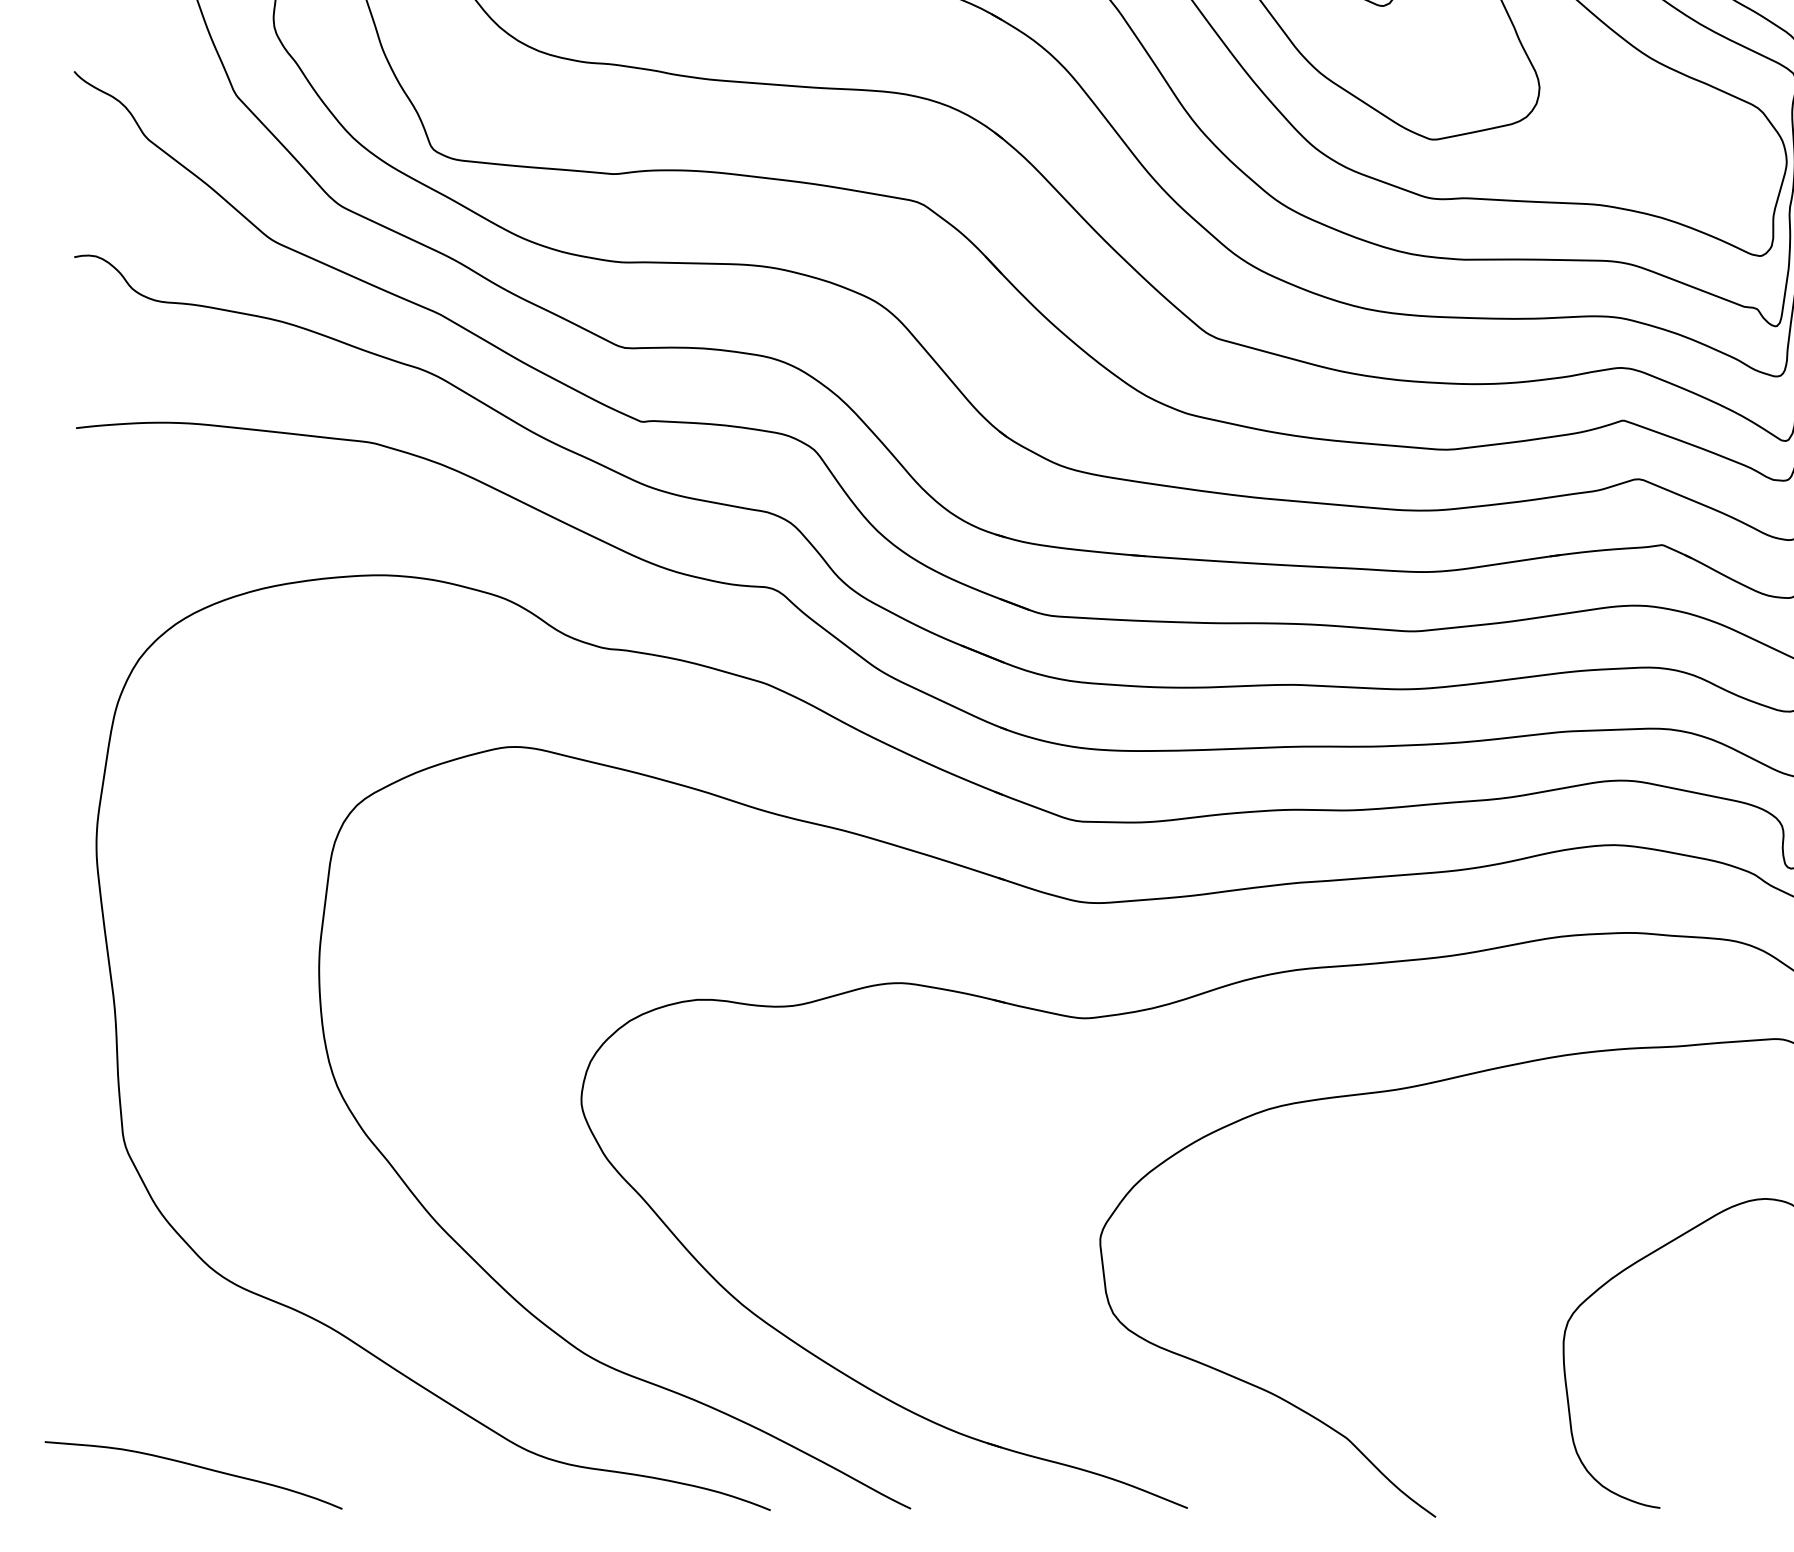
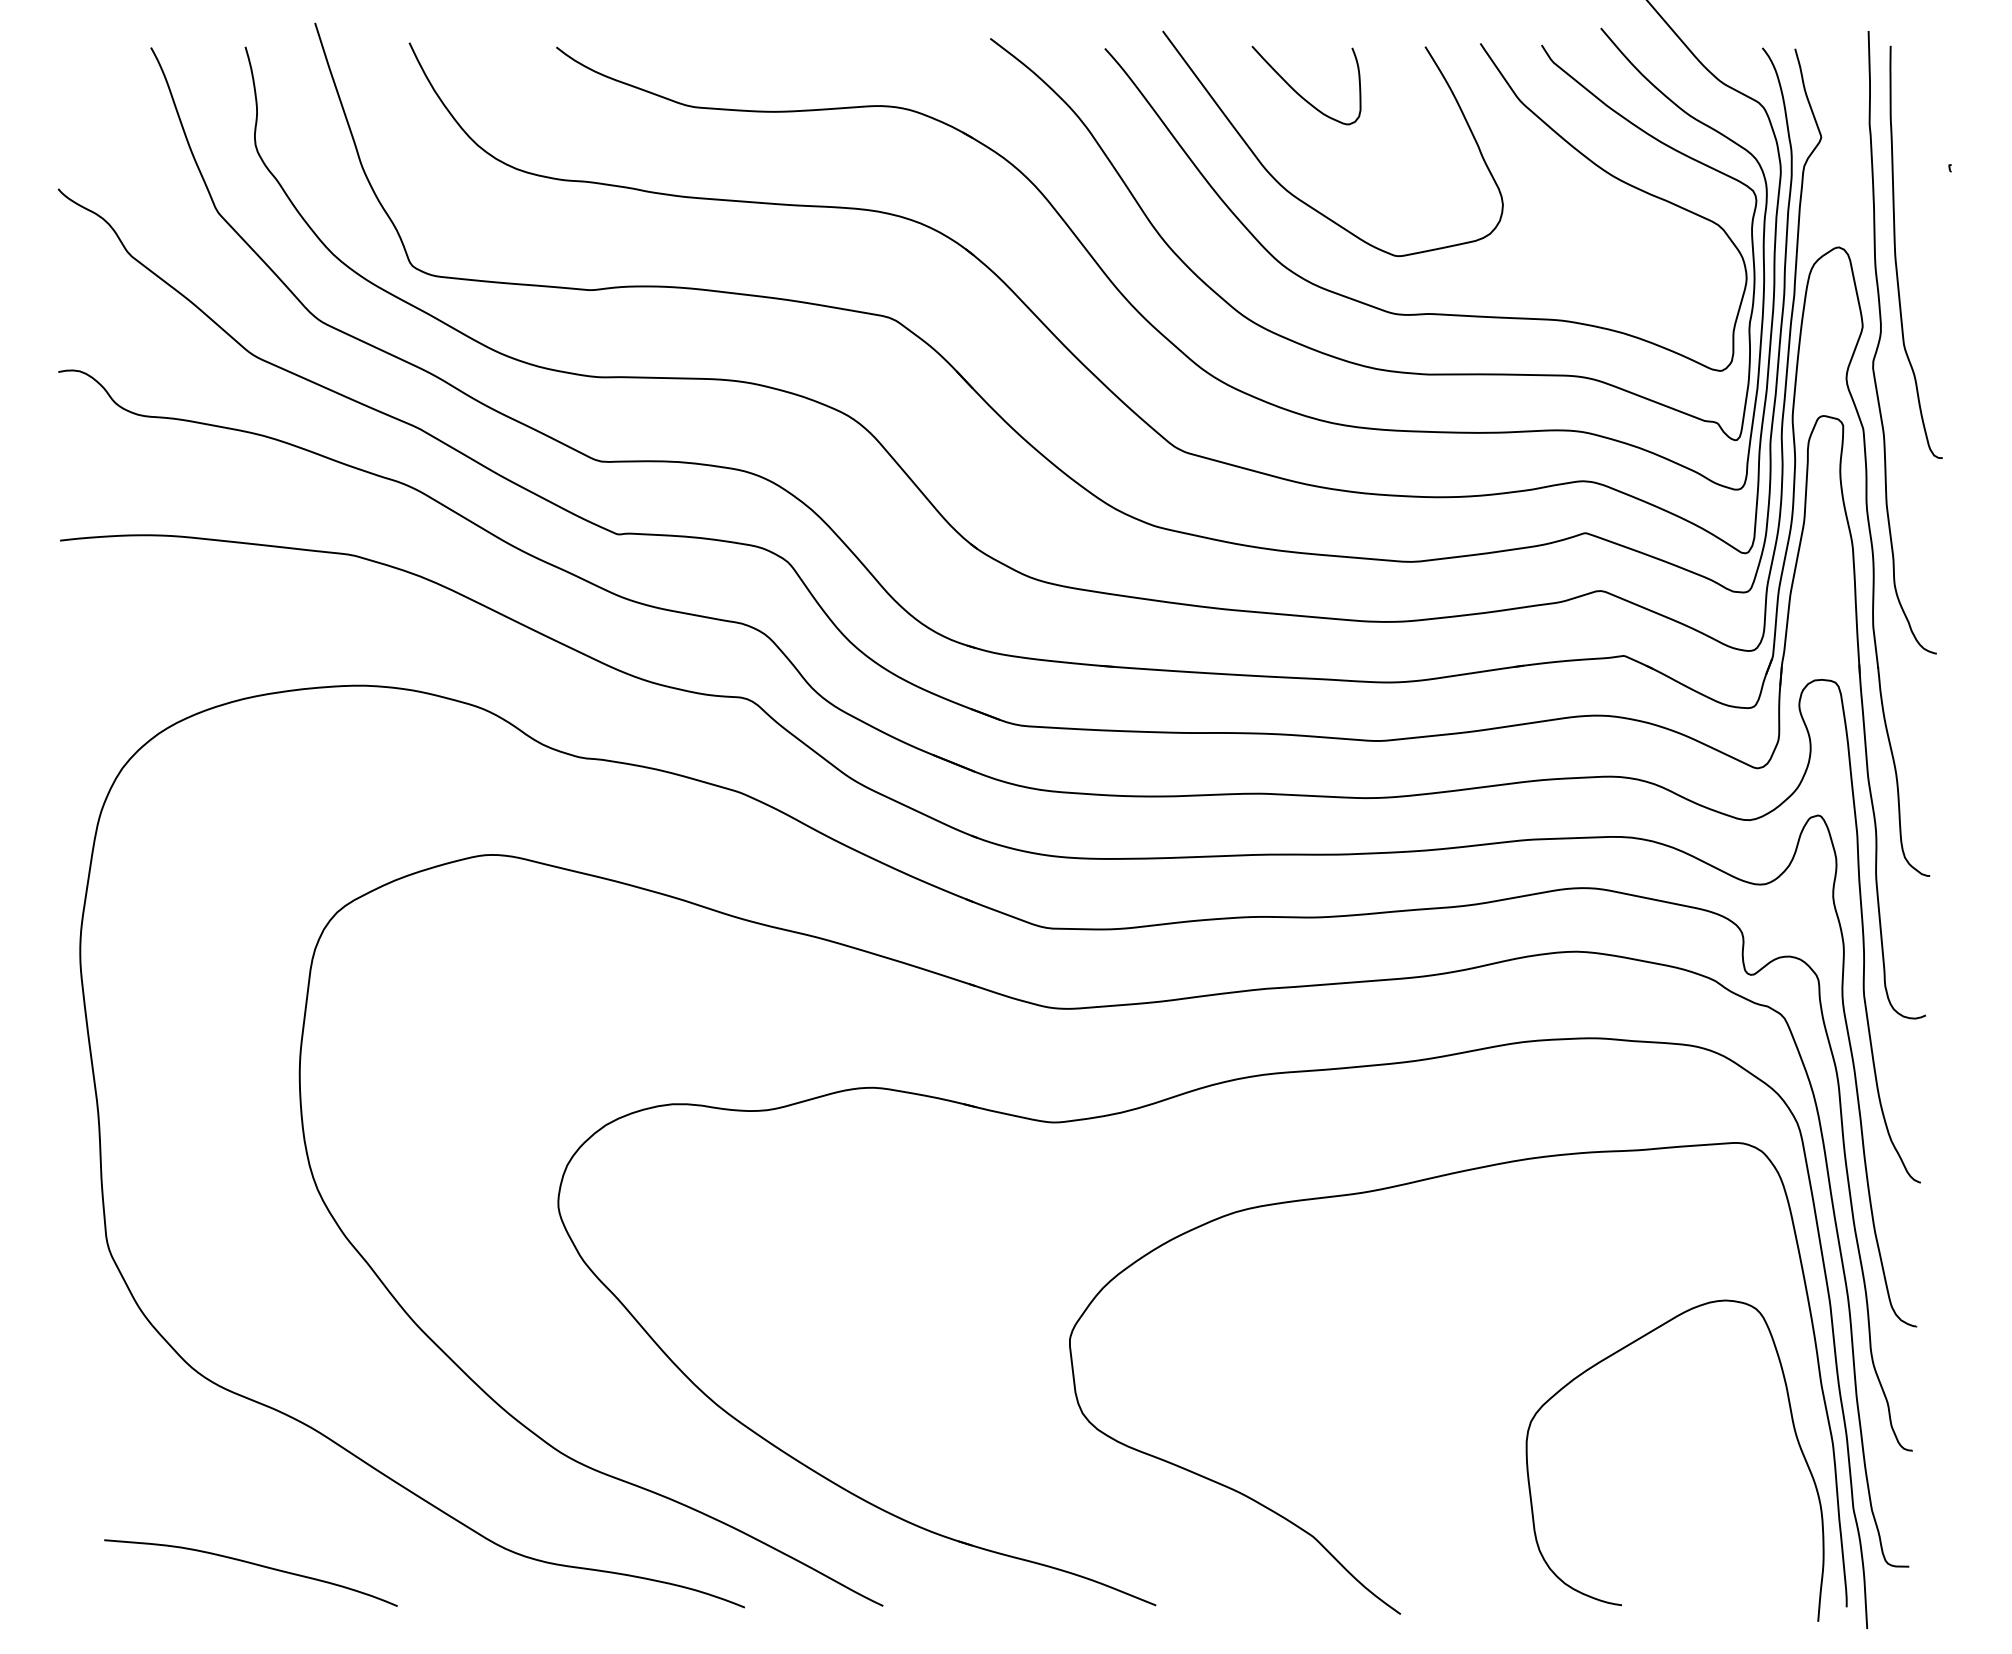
curve: (194, 1466) -> (251, 1564), moved

